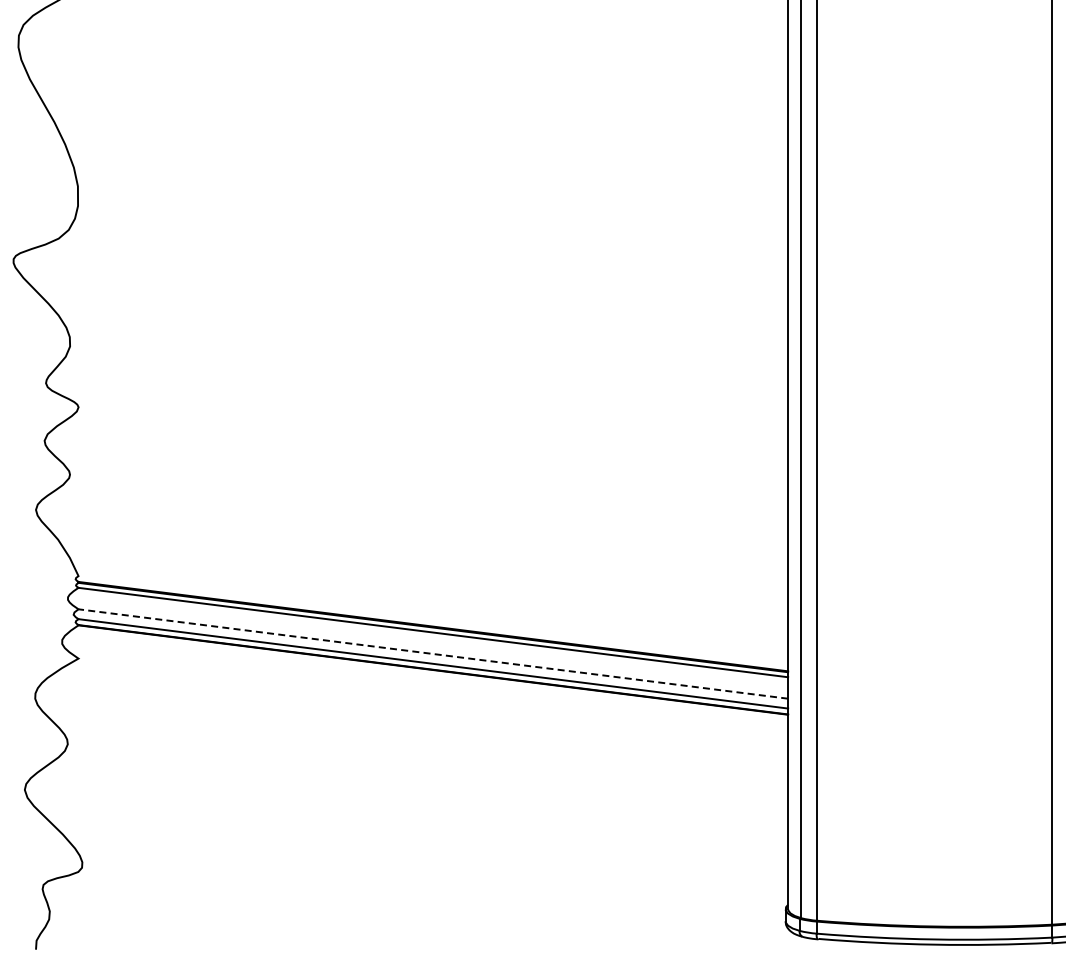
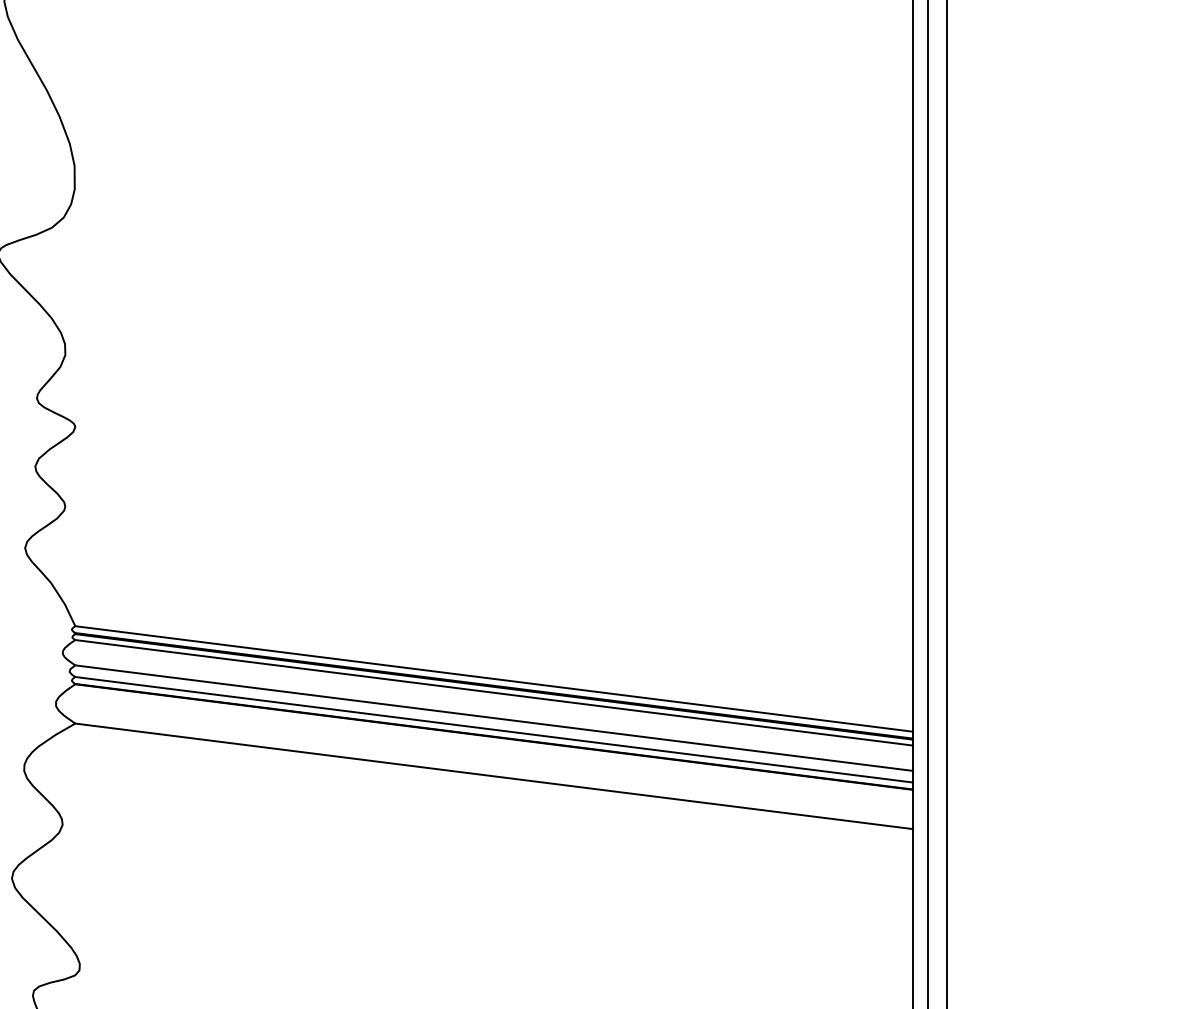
line: (433, 620) -> (494, 678), added
line: (433, 654) -> (494, 718), dashed -> solid
line: (433, 703) -> (494, 776), added

